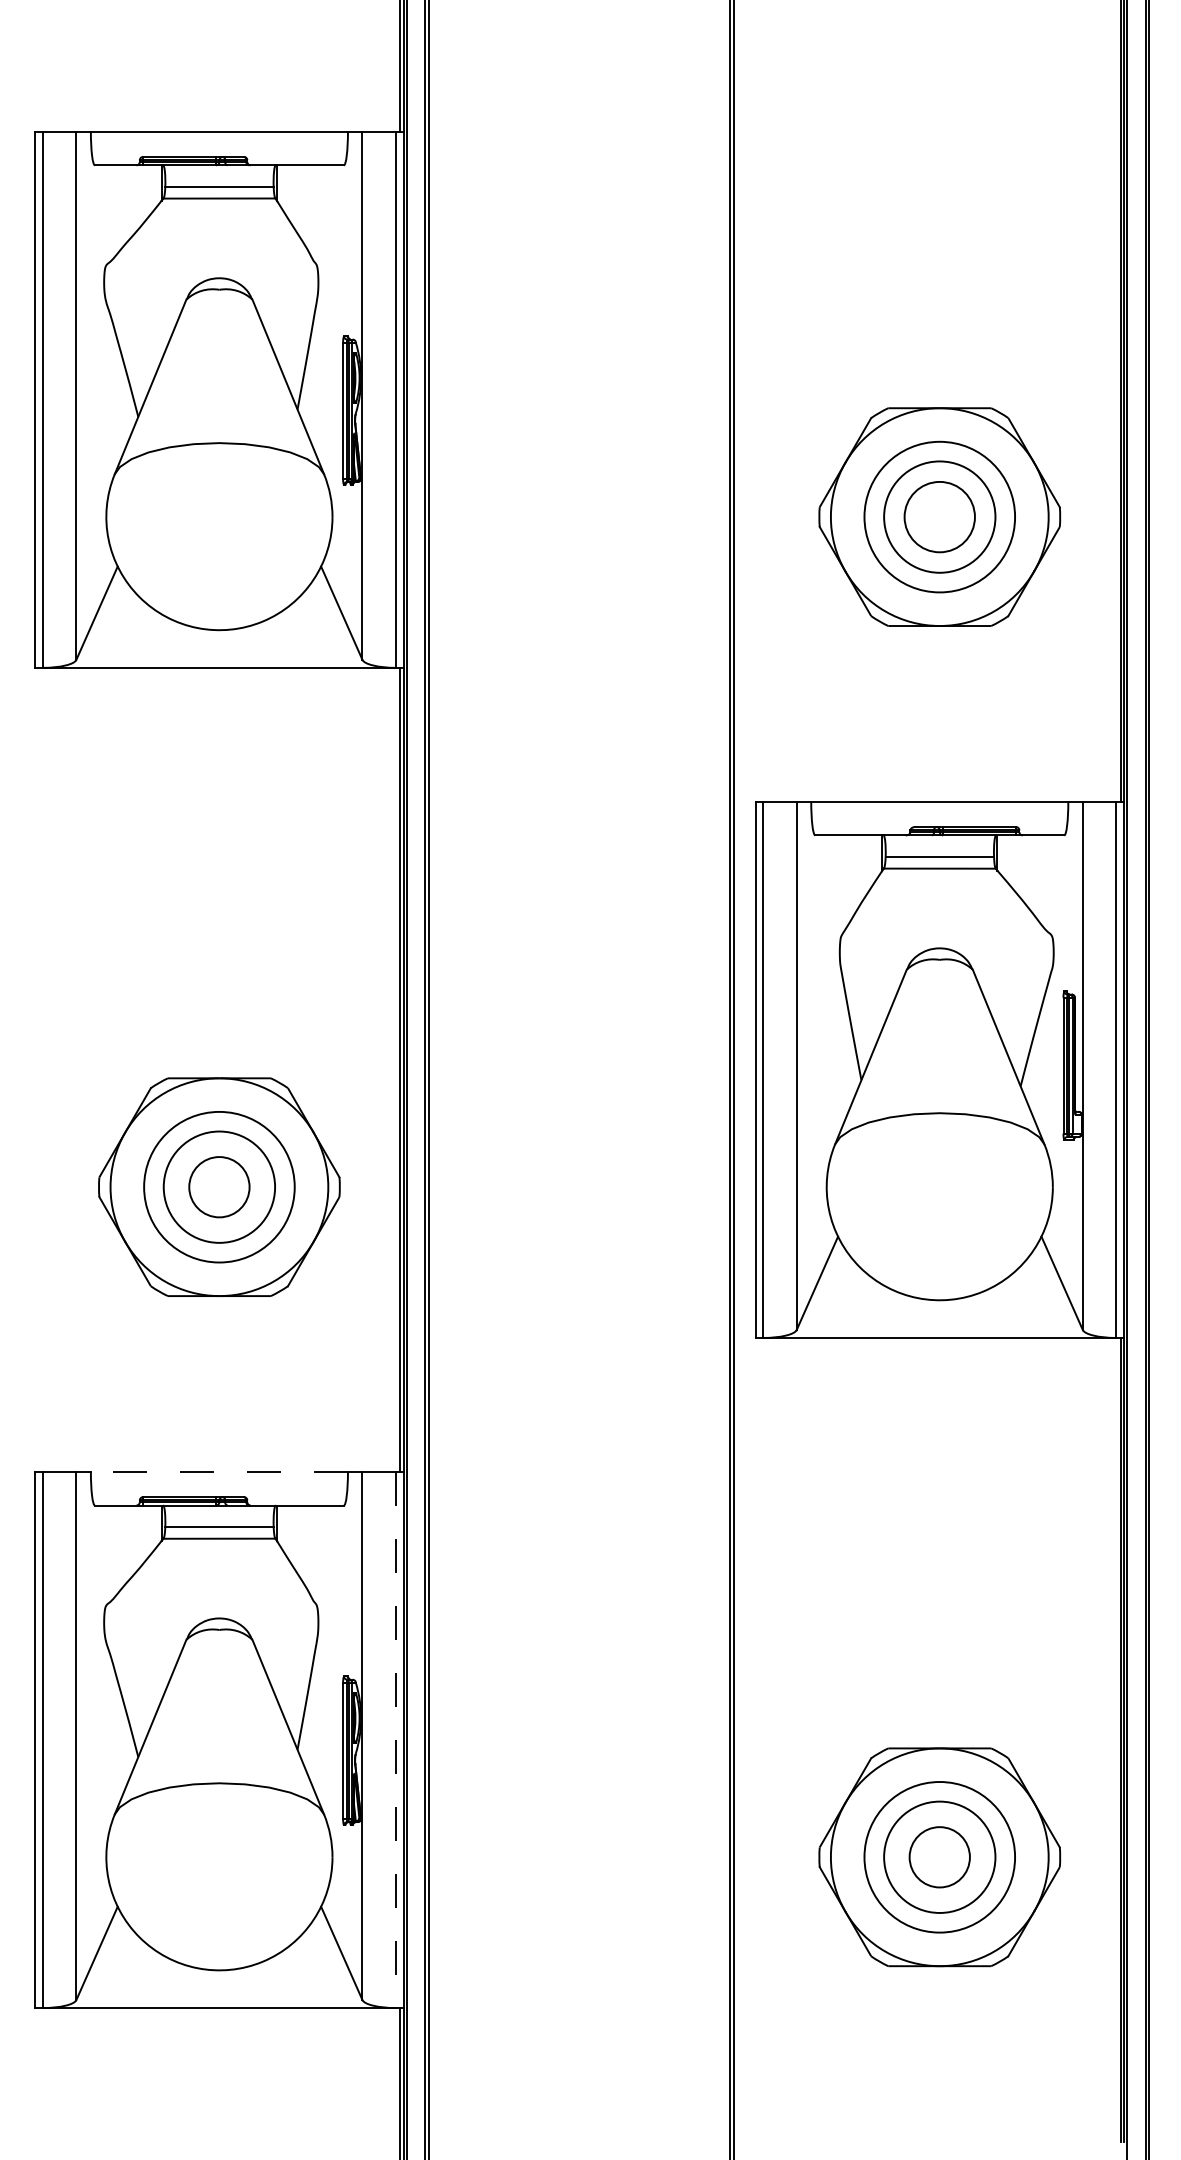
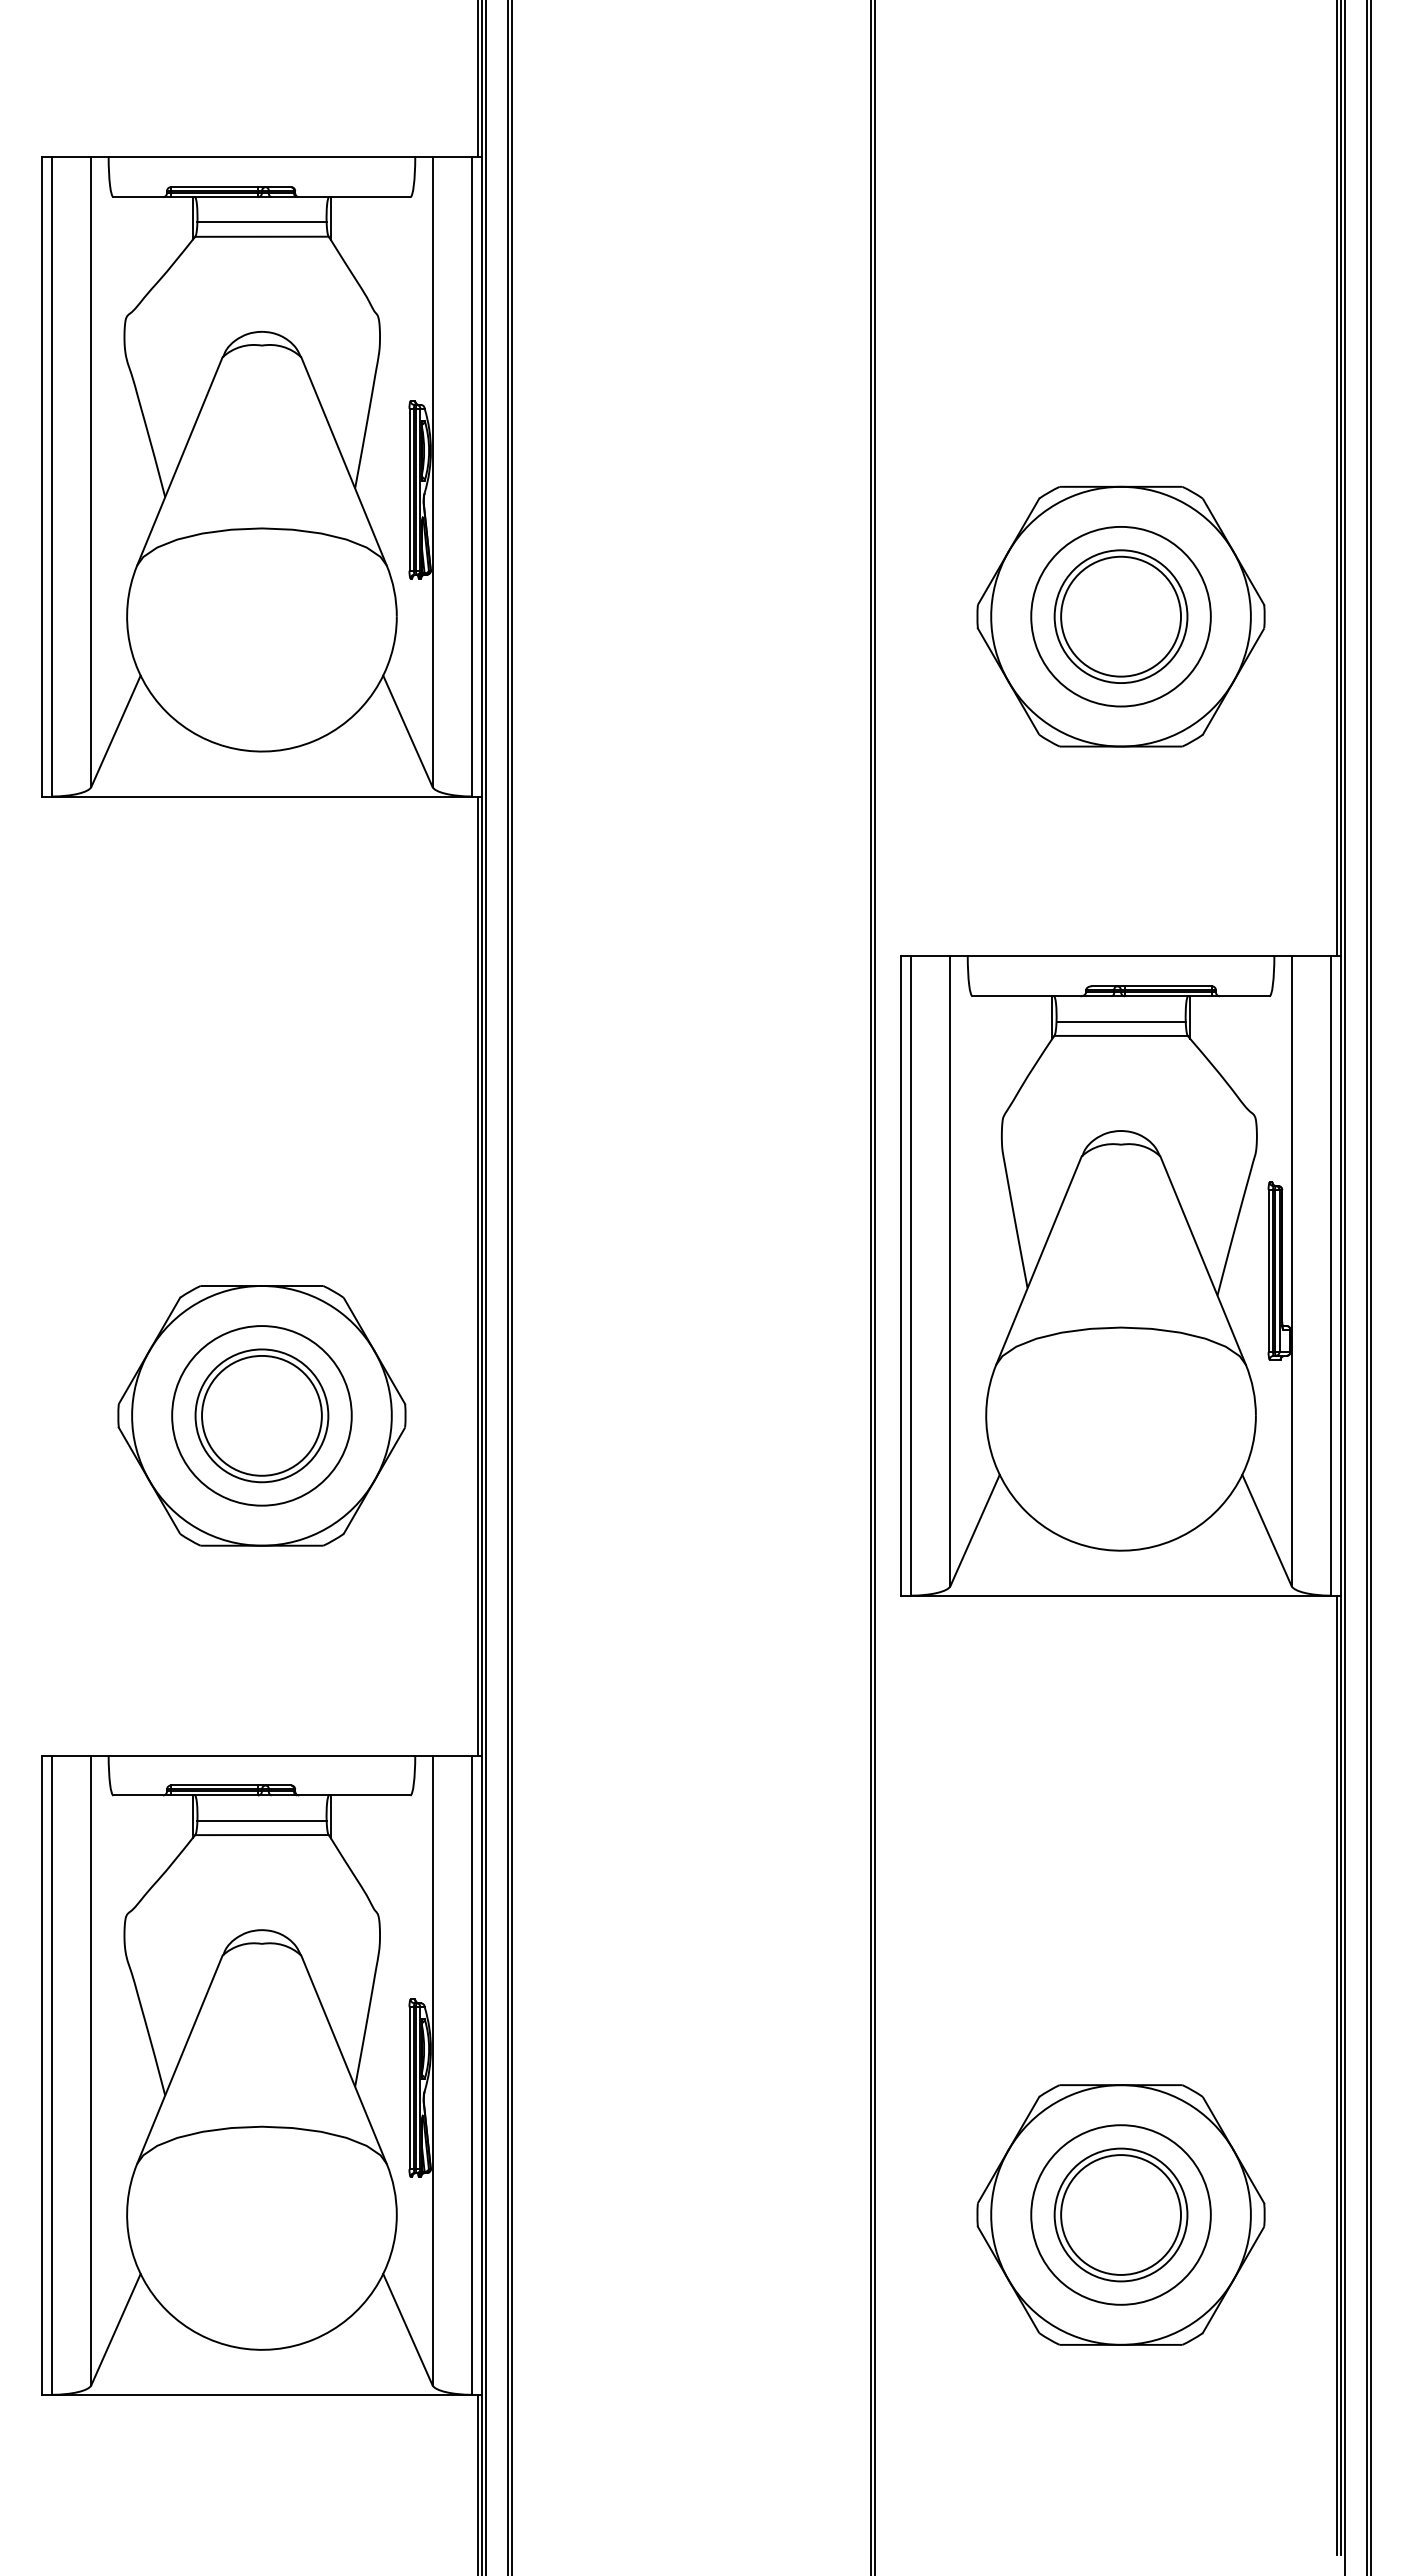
circle: (939, 516) -> (1120, 616), size x1.43
circle: (219, 1186) -> (261, 1415), size x1.67
line: (219, 1471) -> (261, 1755), dashed -> solid
line: (395, 1740) -> (472, 2075), dashed -> solid
circle: (939, 1856) -> (1120, 2214), size x1.67

